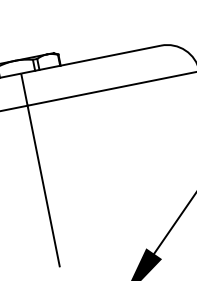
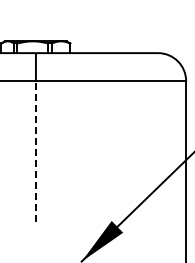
line: (42, 185) -> (35, 150), solid -> dashed

